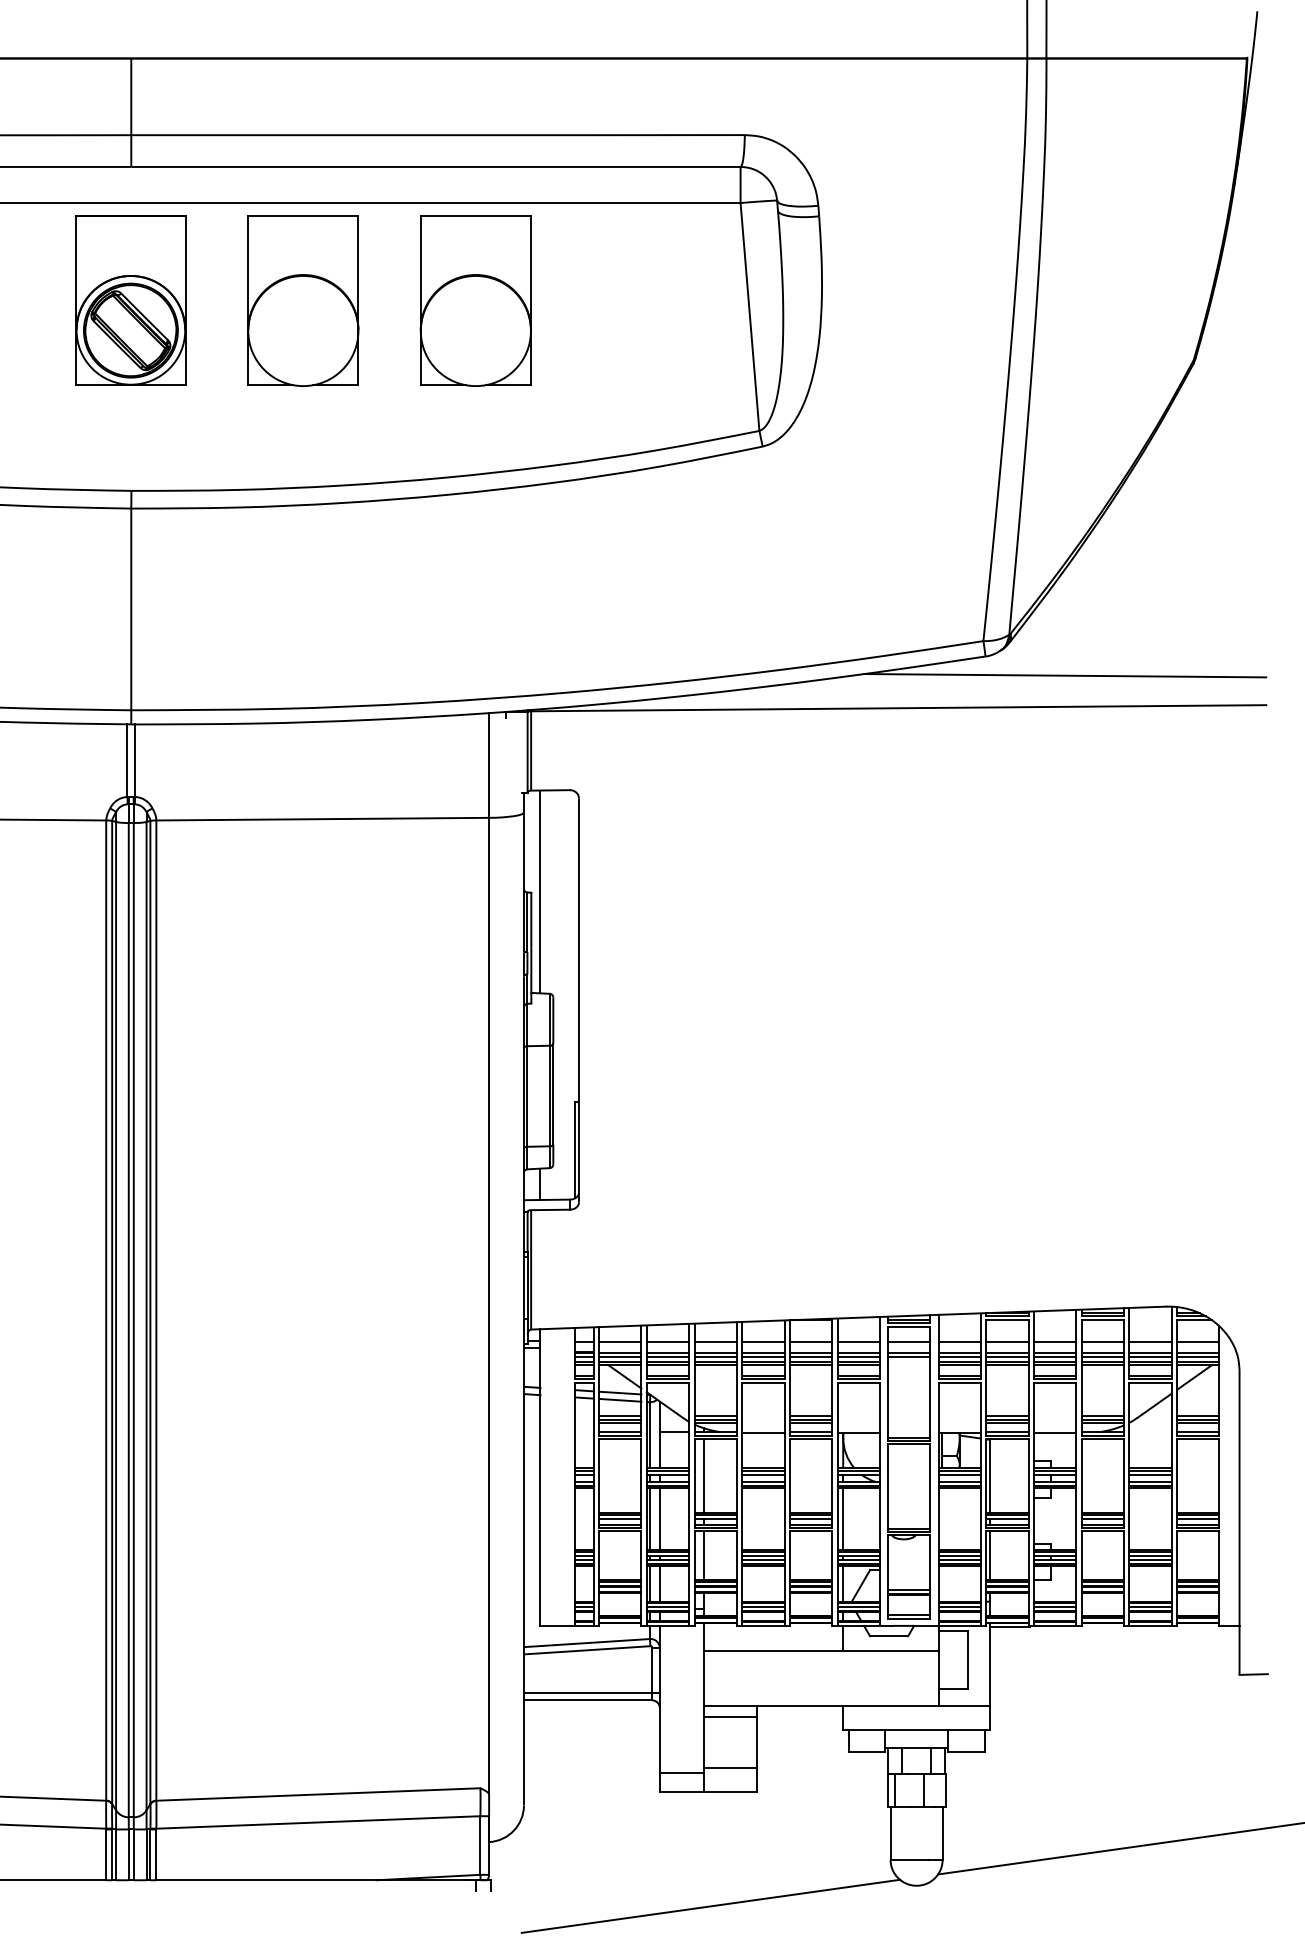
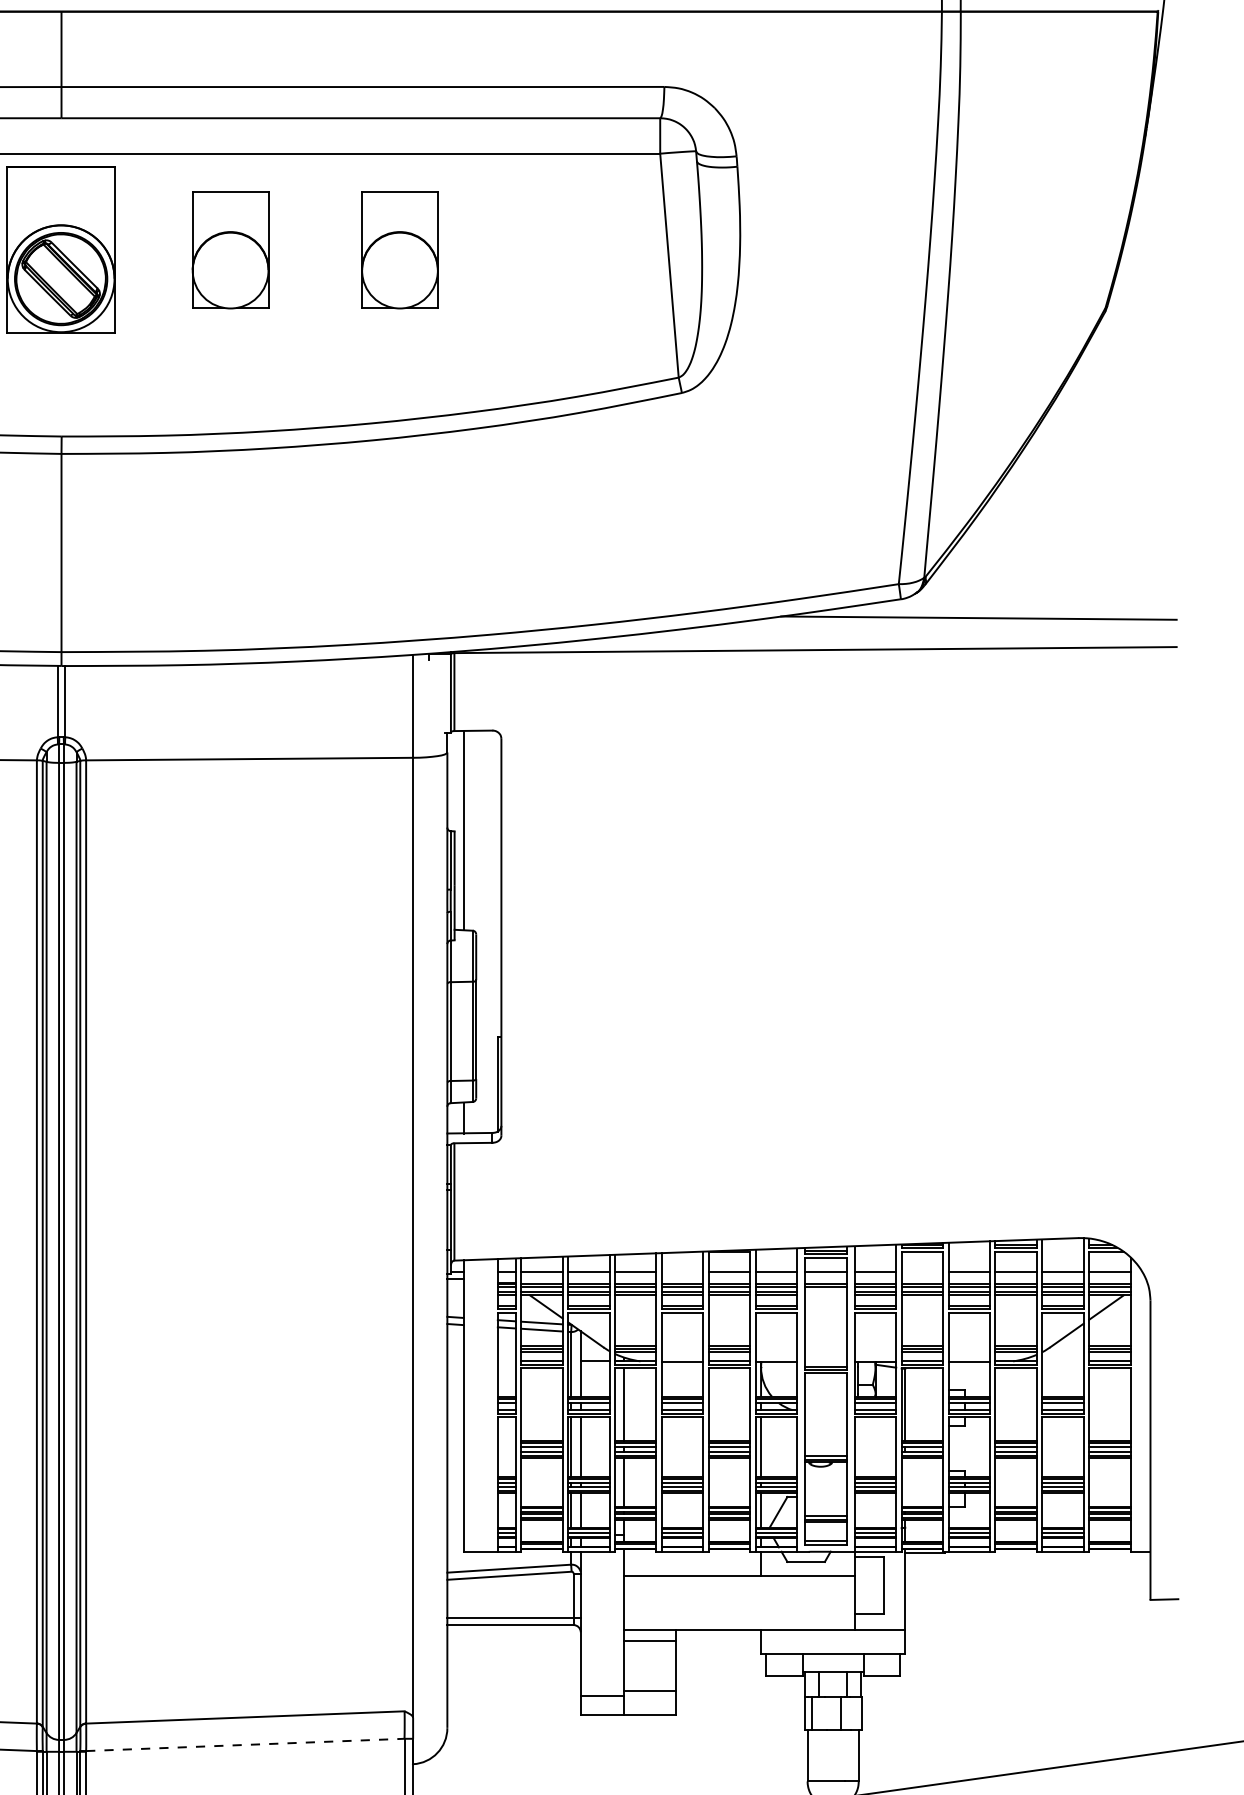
part: (303, 300) -> (230, 249), size x0.7
part: (475, 300) -> (399, 249), size x0.7
line: (763, 1341) -> (682, 1272), removed
line: (1007, 1341) -> (922, 1272), removed
line: (990, 1555) -> (905, 1482), removed
line: (318, 1822) -> (245, 1744), solid -> dashed

